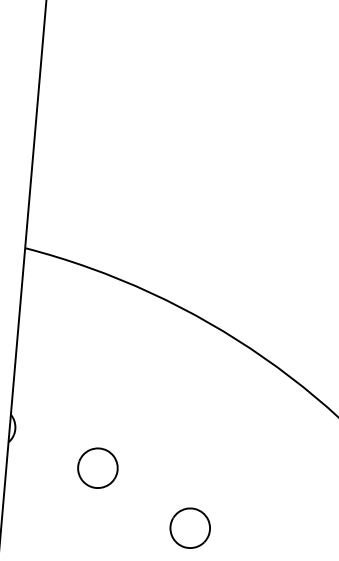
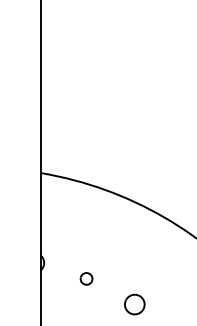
part: (97, 467) -> (86, 278), size x0.6

